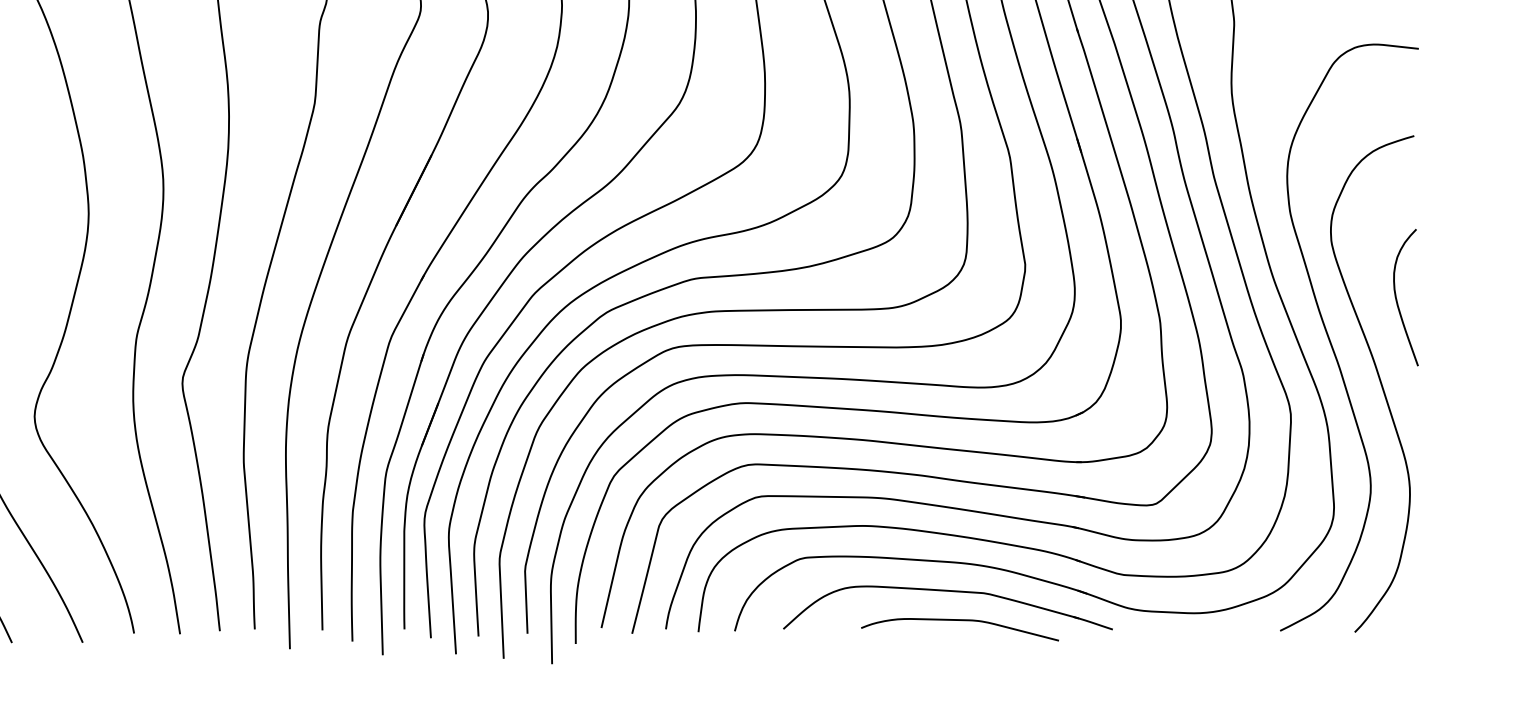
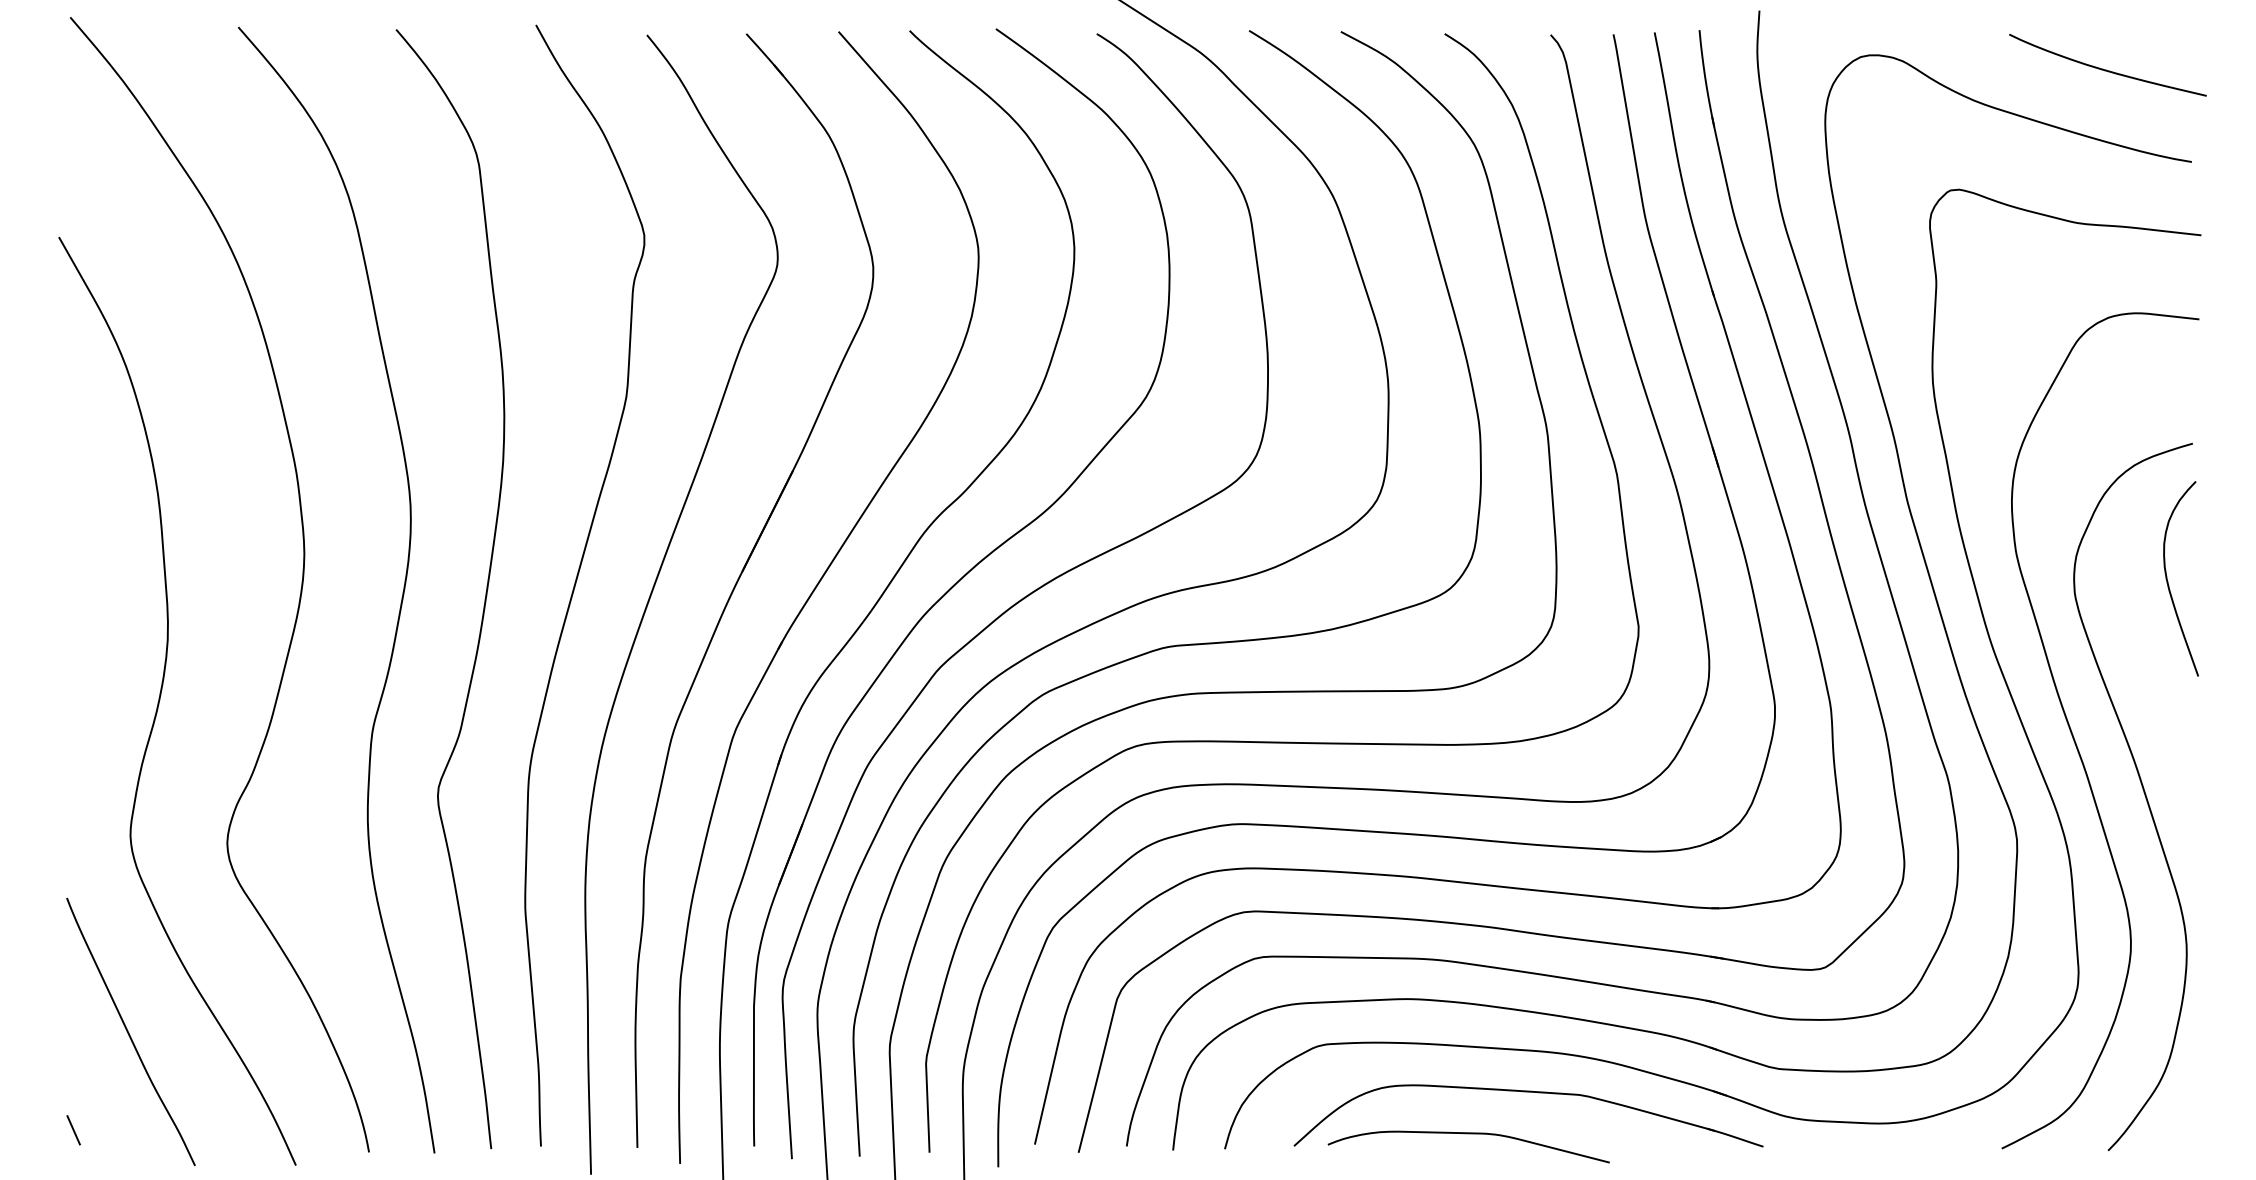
curve: (1397, 299) -> (2168, 581), moved
curve: (959, 620) -> (1468, 1134), moved

